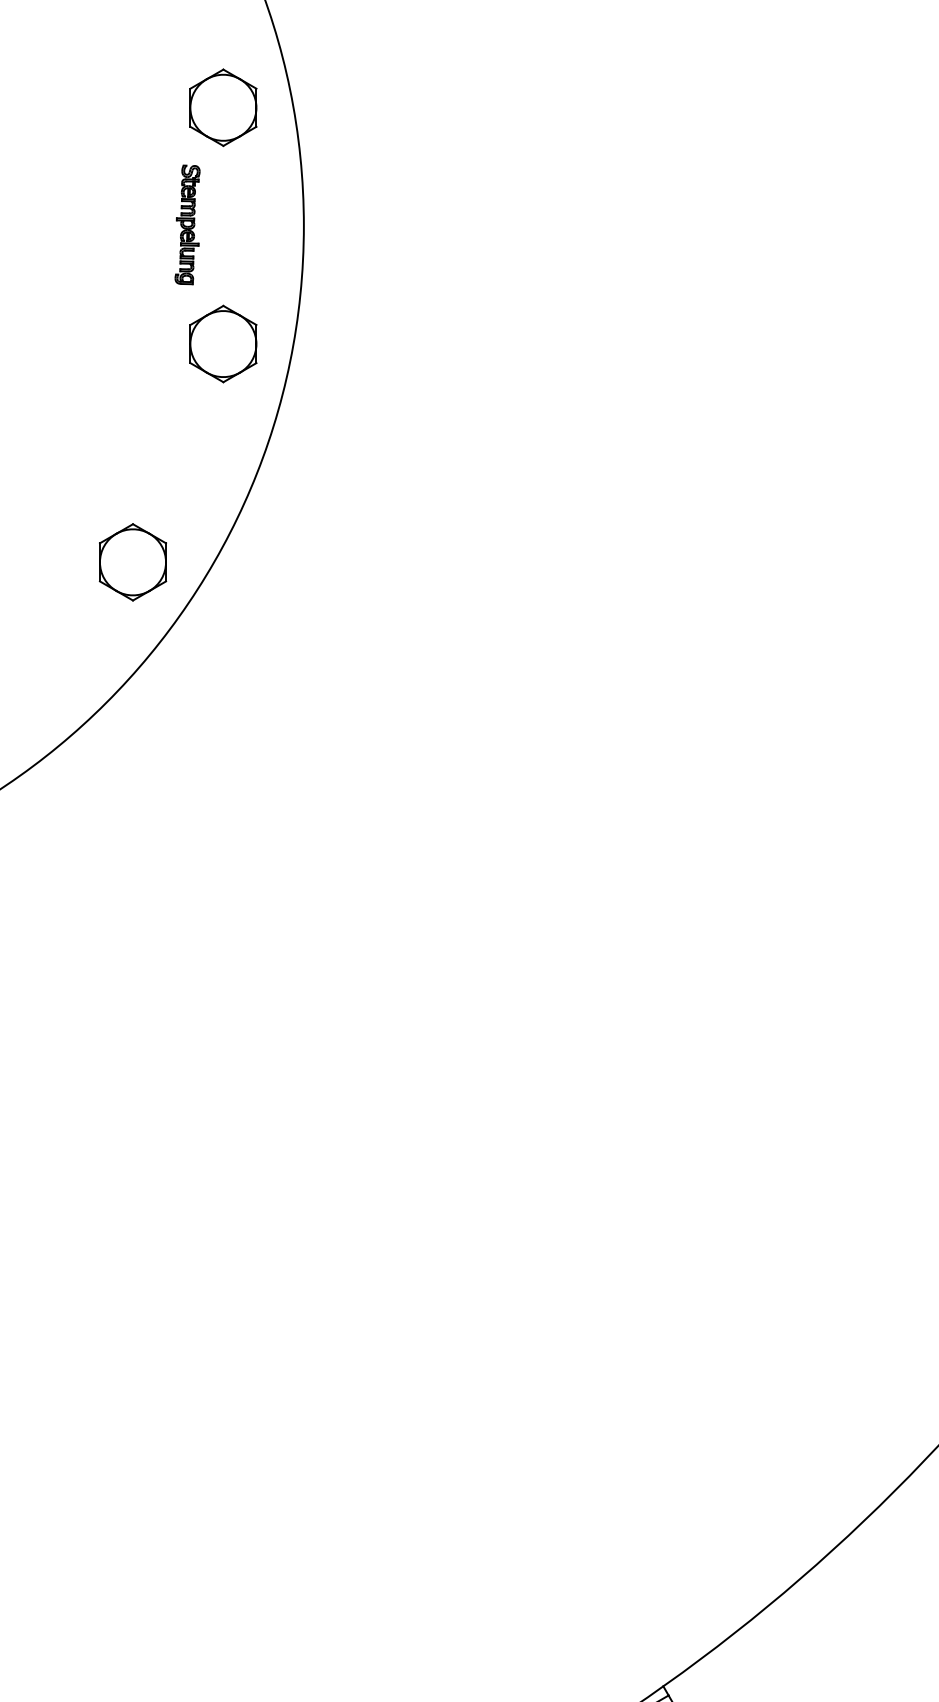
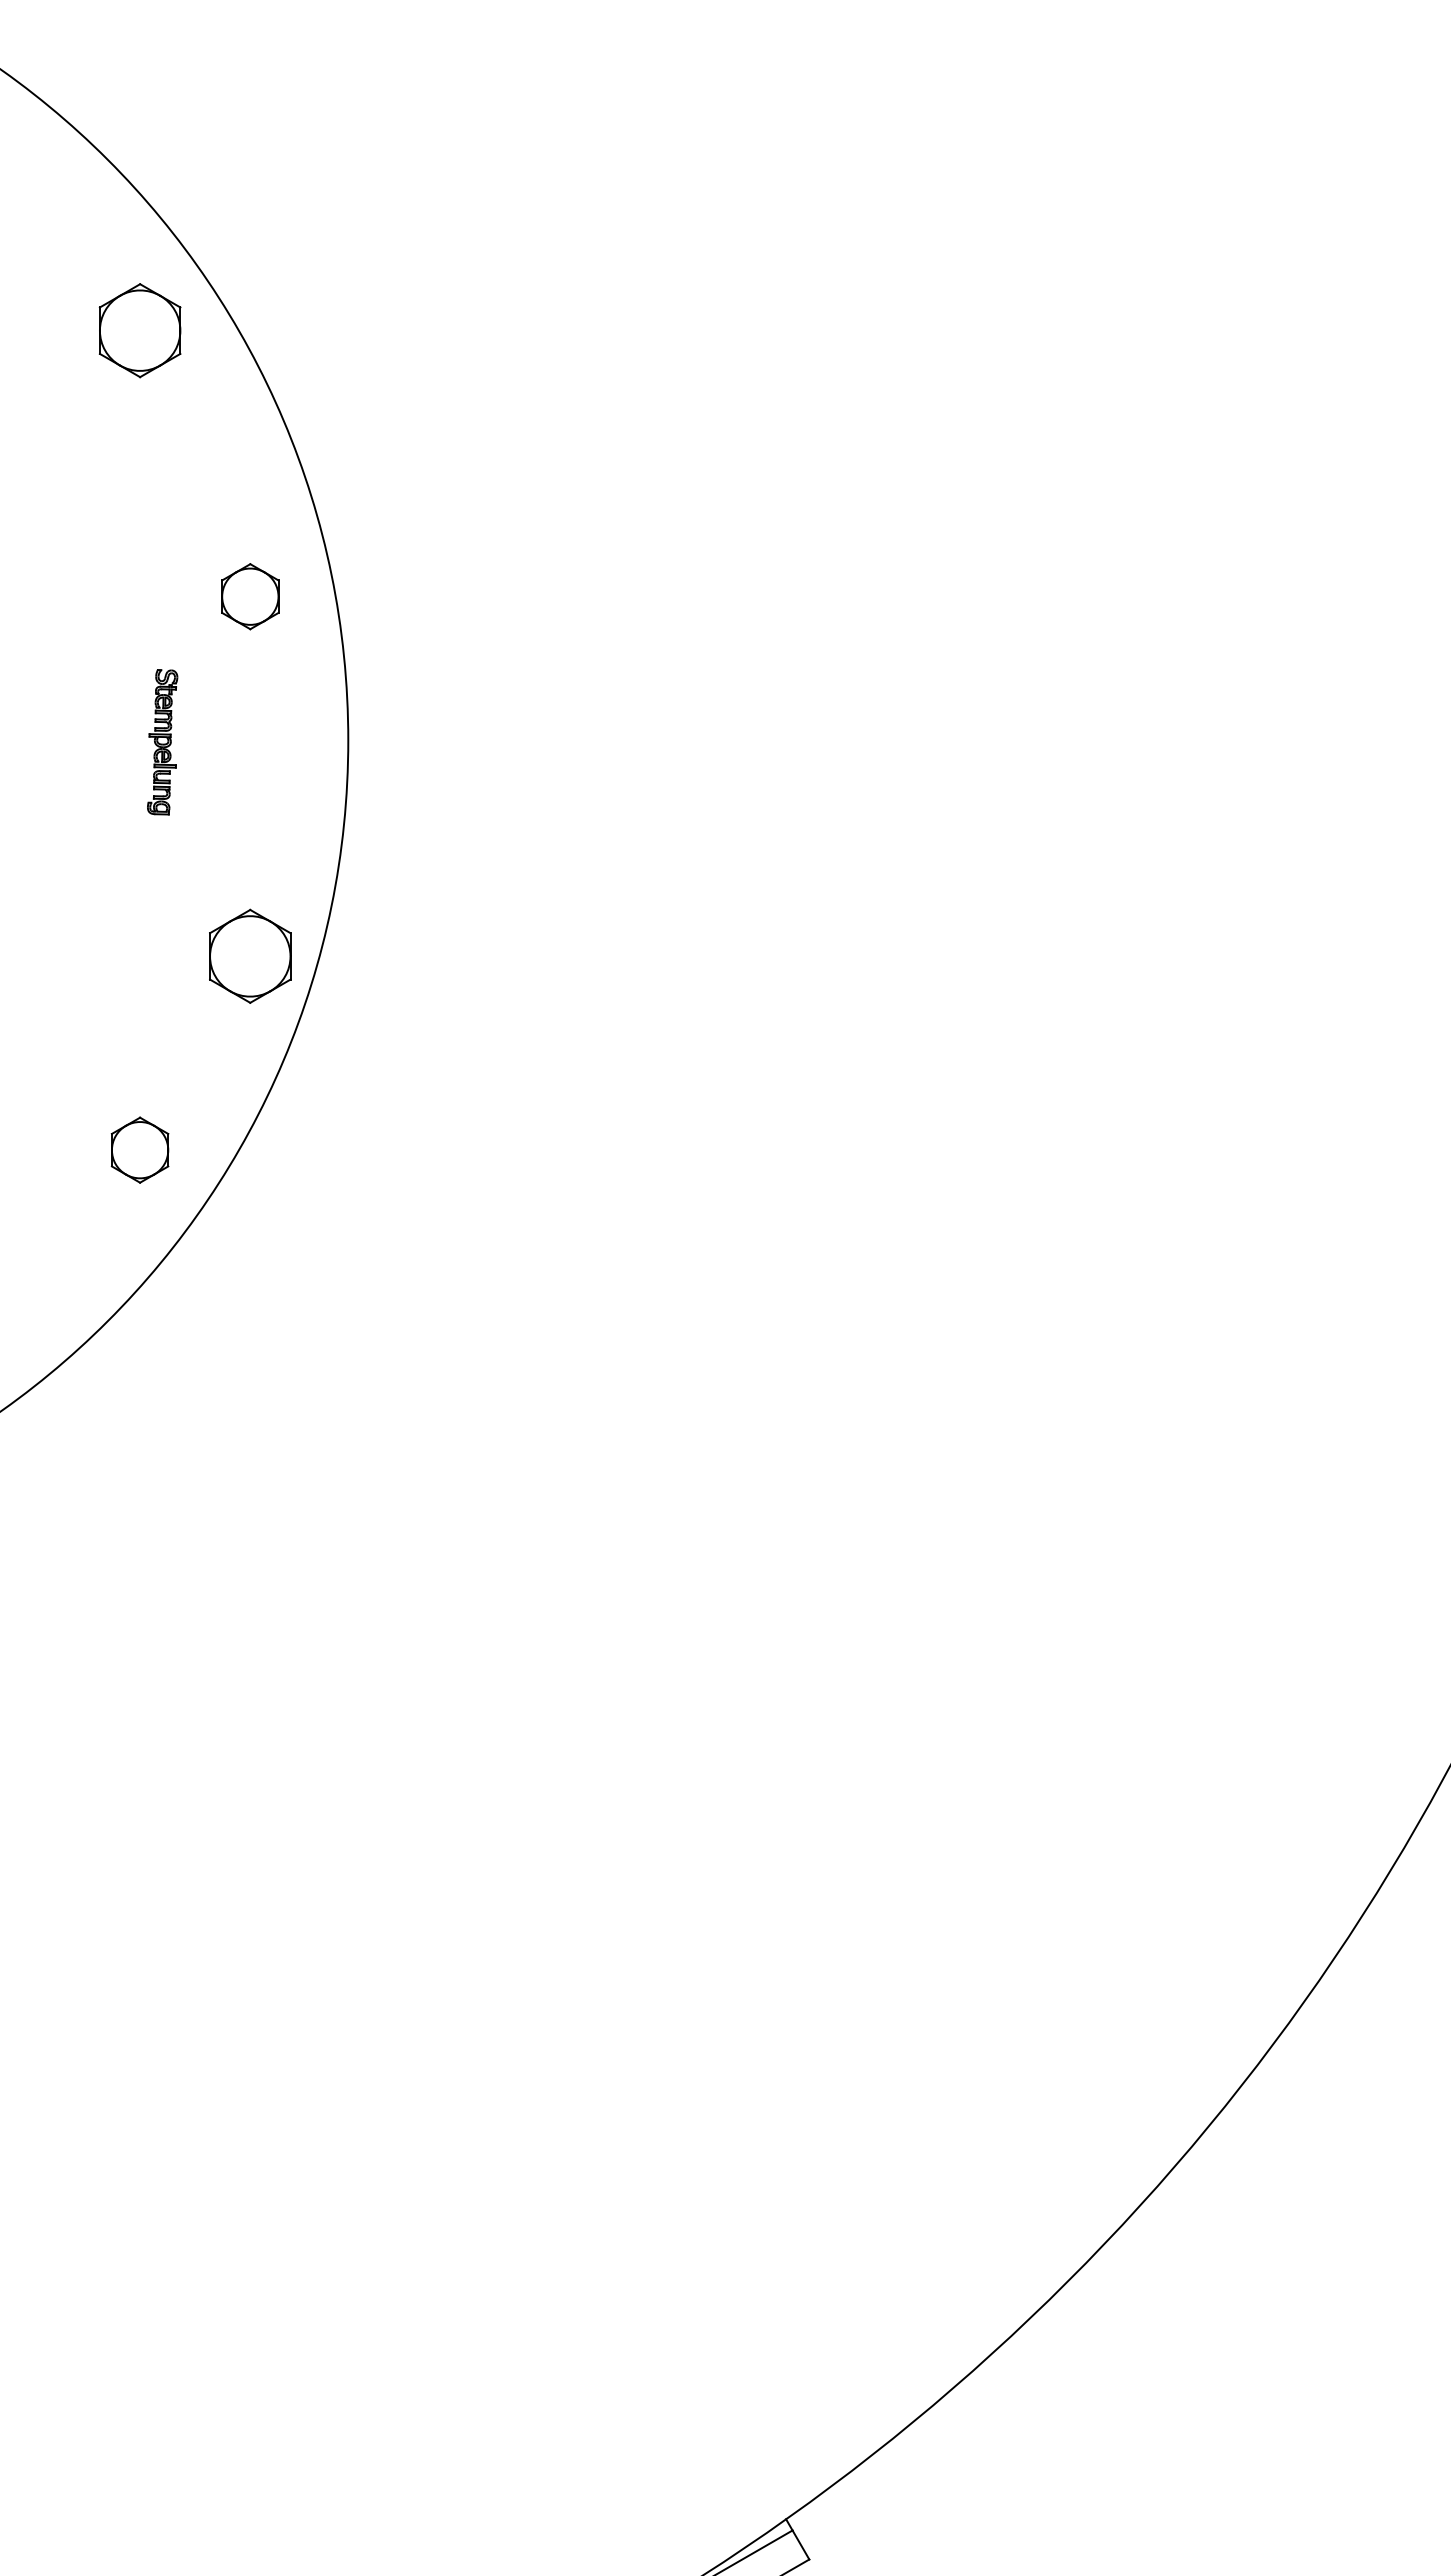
part: (223, 107) -> (250, 596), size x0.7
part: (187, 225) -> (162, 742), moved
part: (223, 343) -> (250, 955), moved
part: (132, 561) -> (139, 1149), size x0.7

